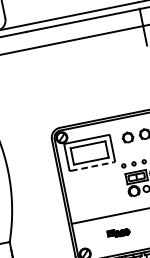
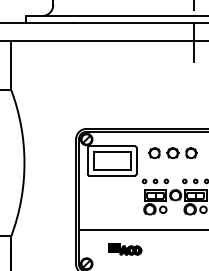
line: (92, 166) -> (112, 175), dashed -> solid
part: (118, 232) -> (125, 248), size x1.43

